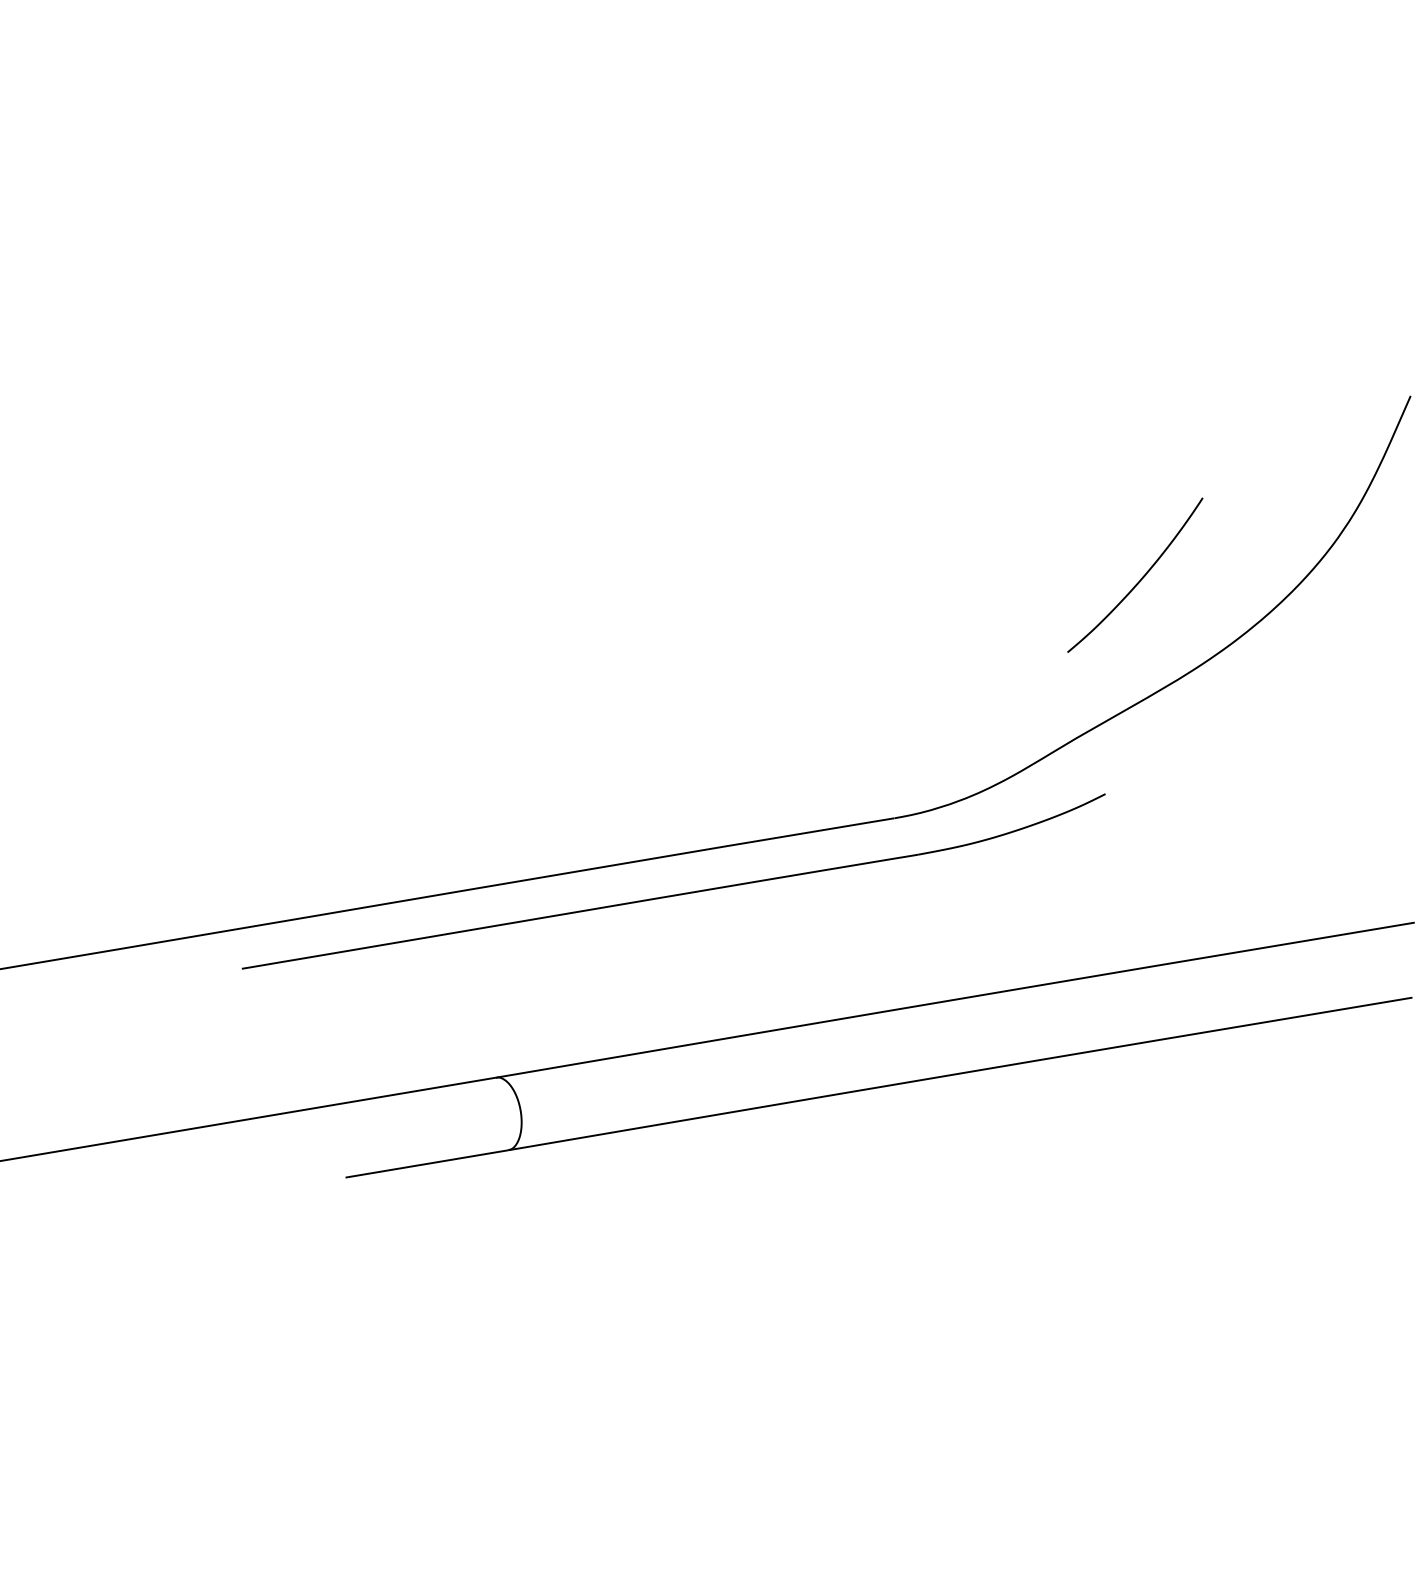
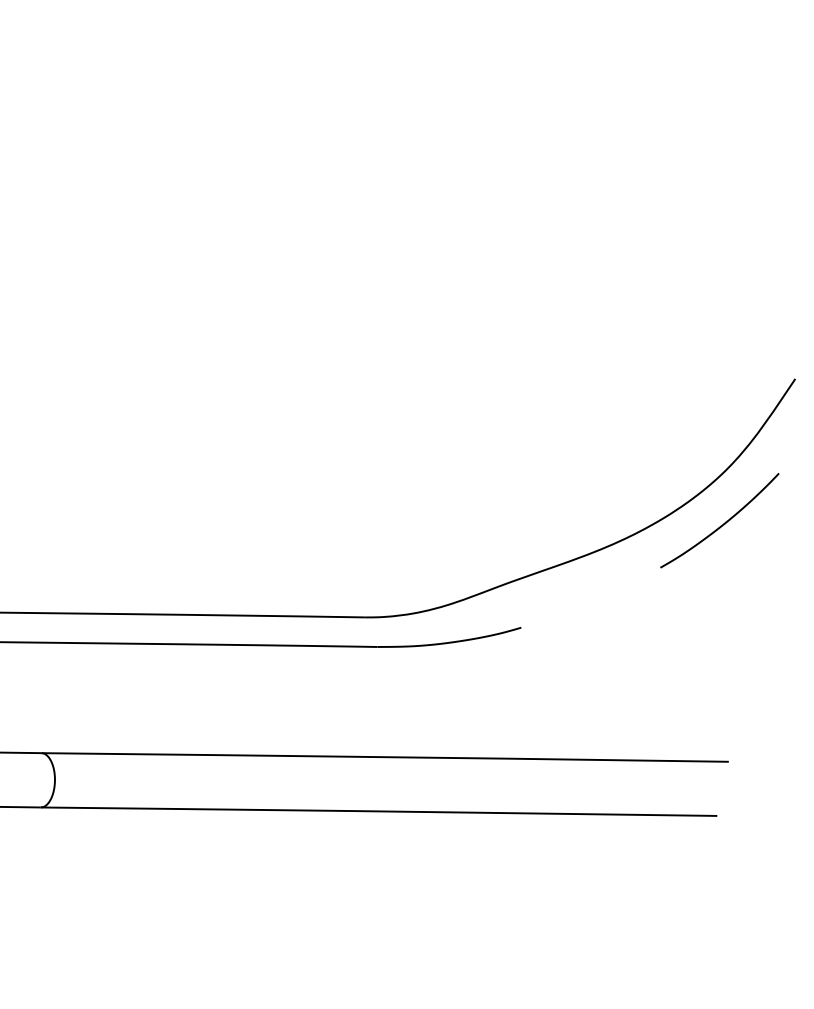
curve: (1141, 577) -> (724, 523), moved

